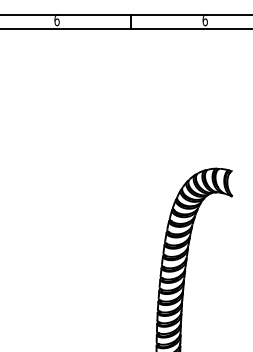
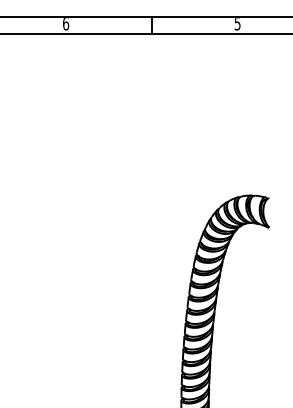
text: (205, 21) -> (237, 24), 6 -> 5

